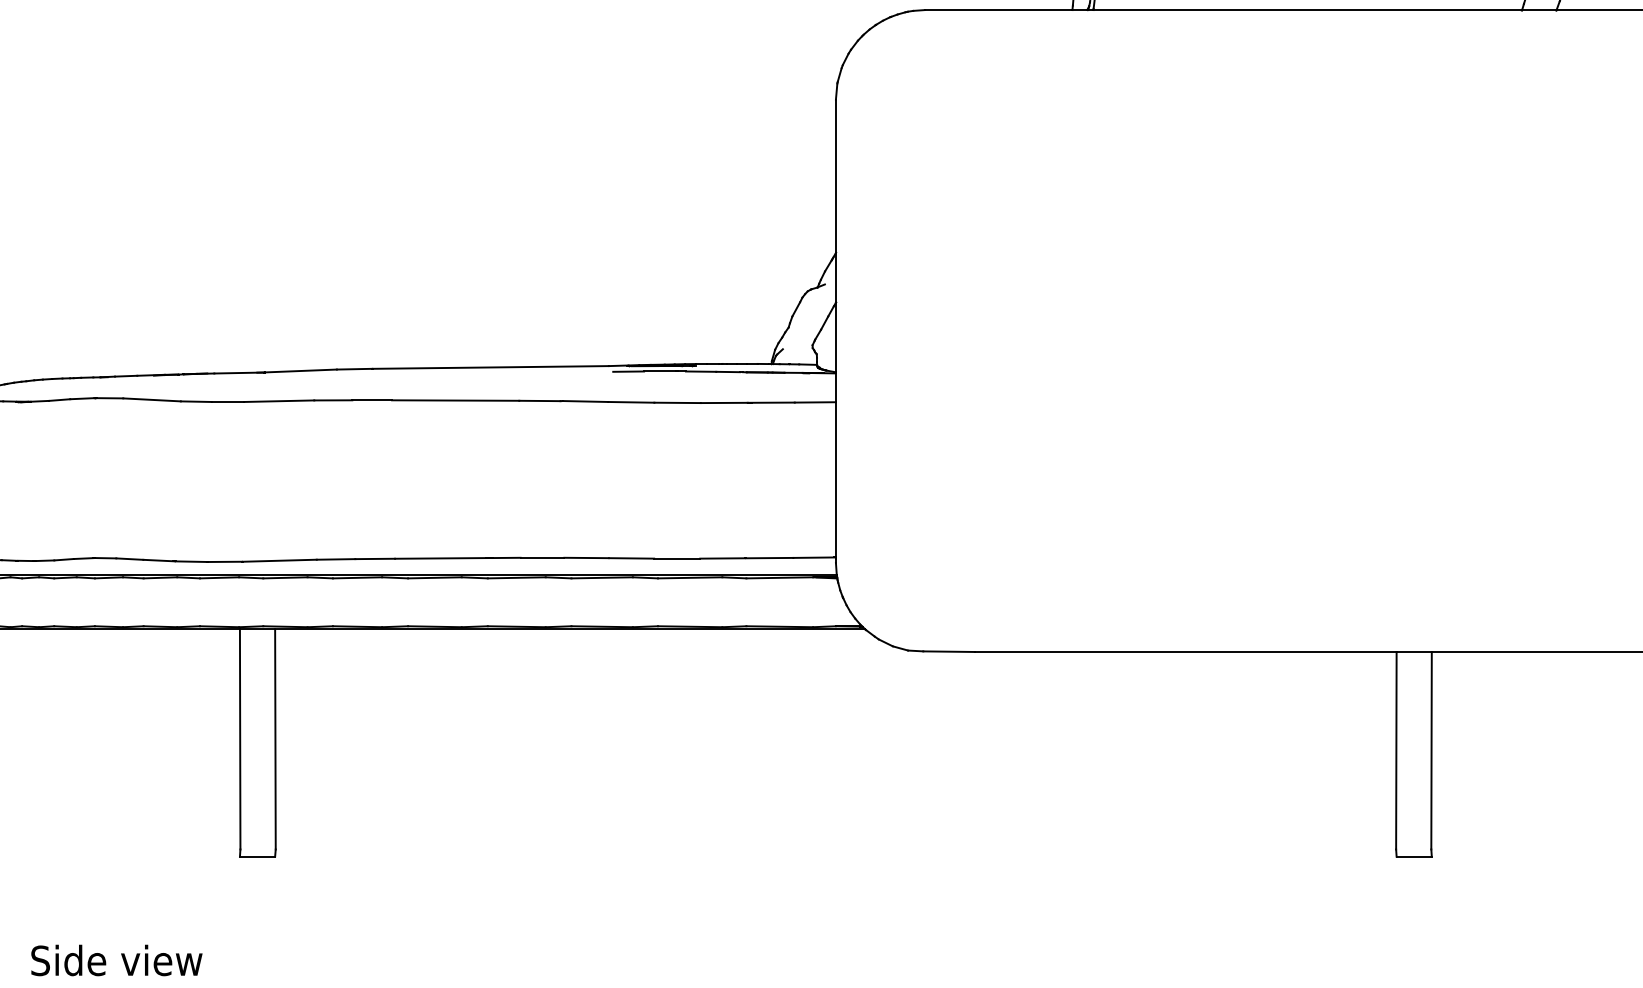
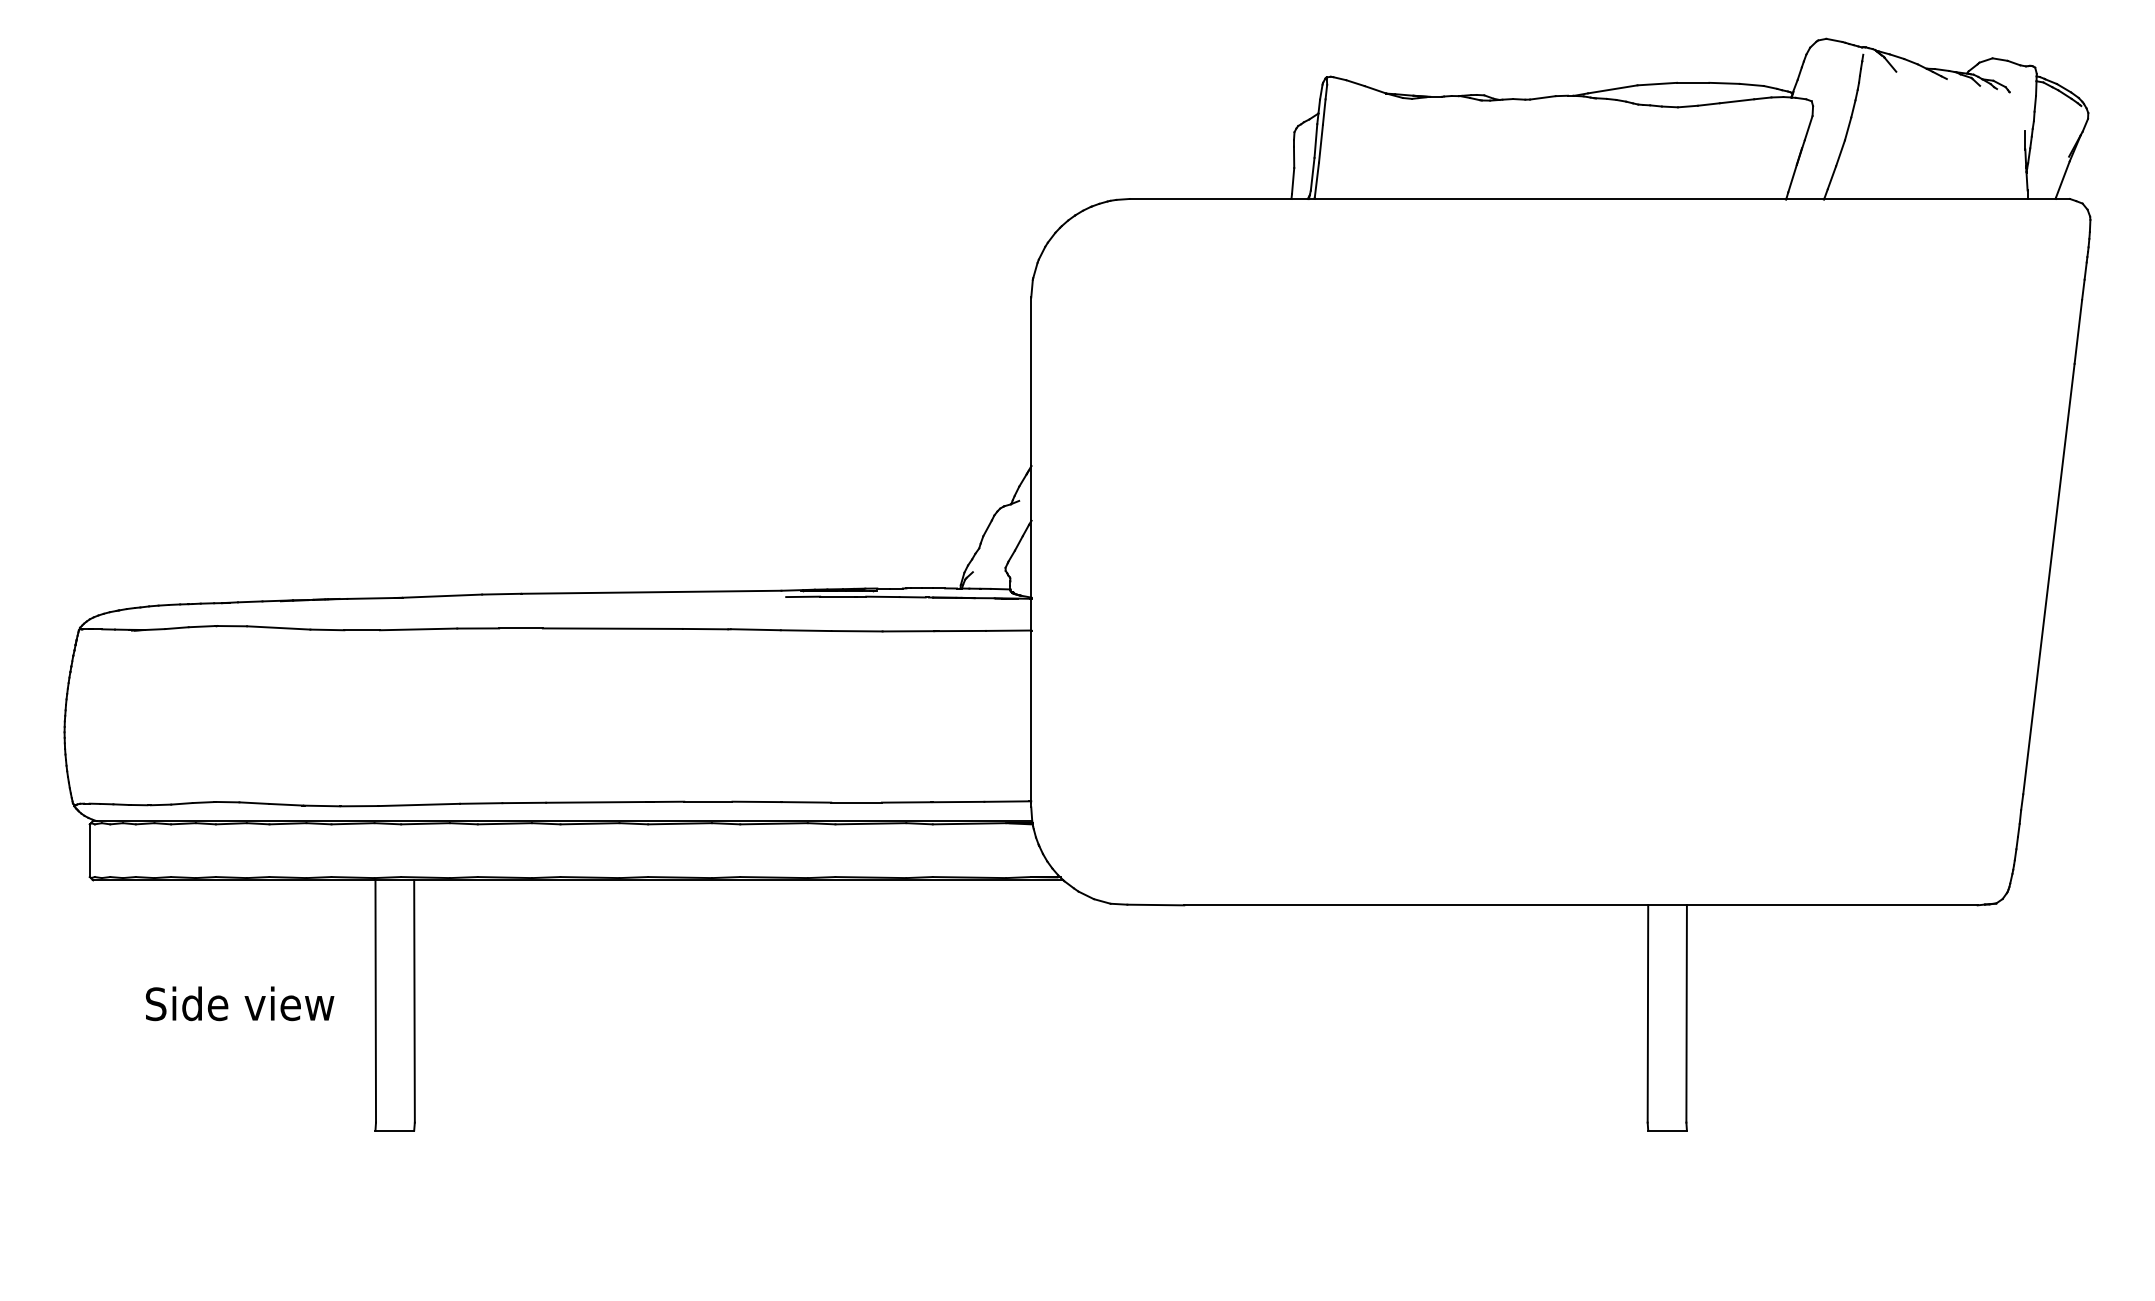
text: (117, 960) -> (240, 1003), moved

